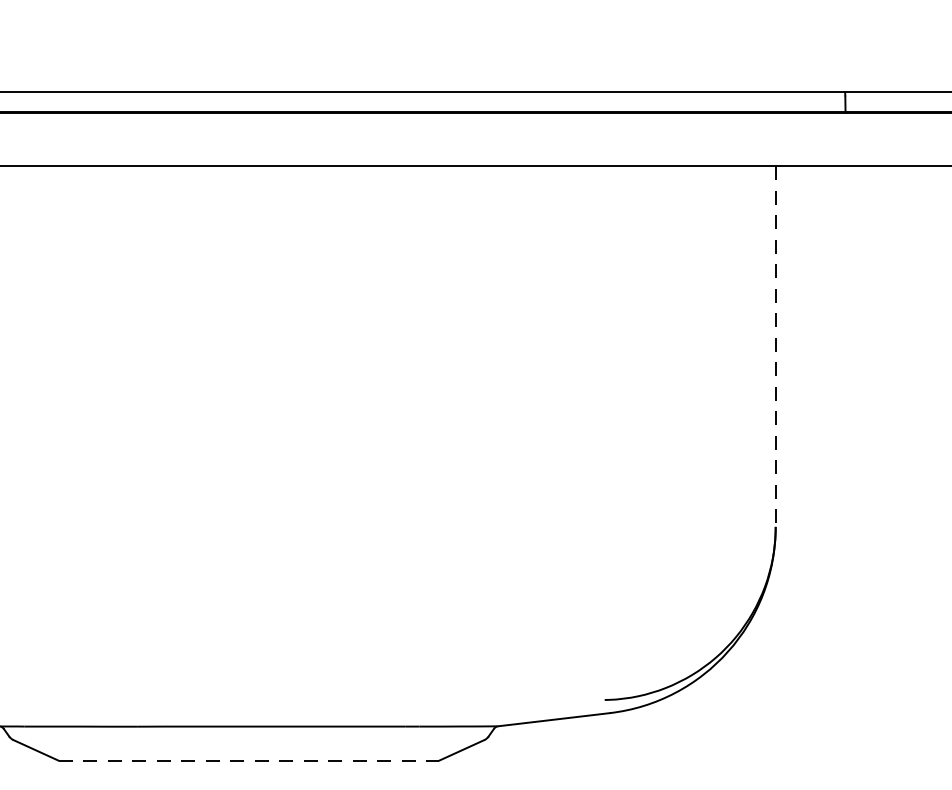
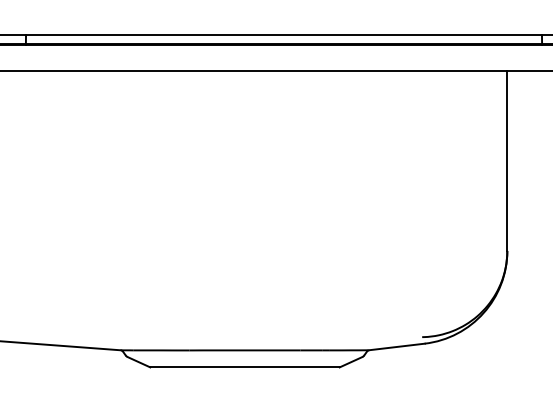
line: (776, 347) -> (507, 161), dashed -> solid
line: (249, 760) -> (245, 367), dashed -> solid

